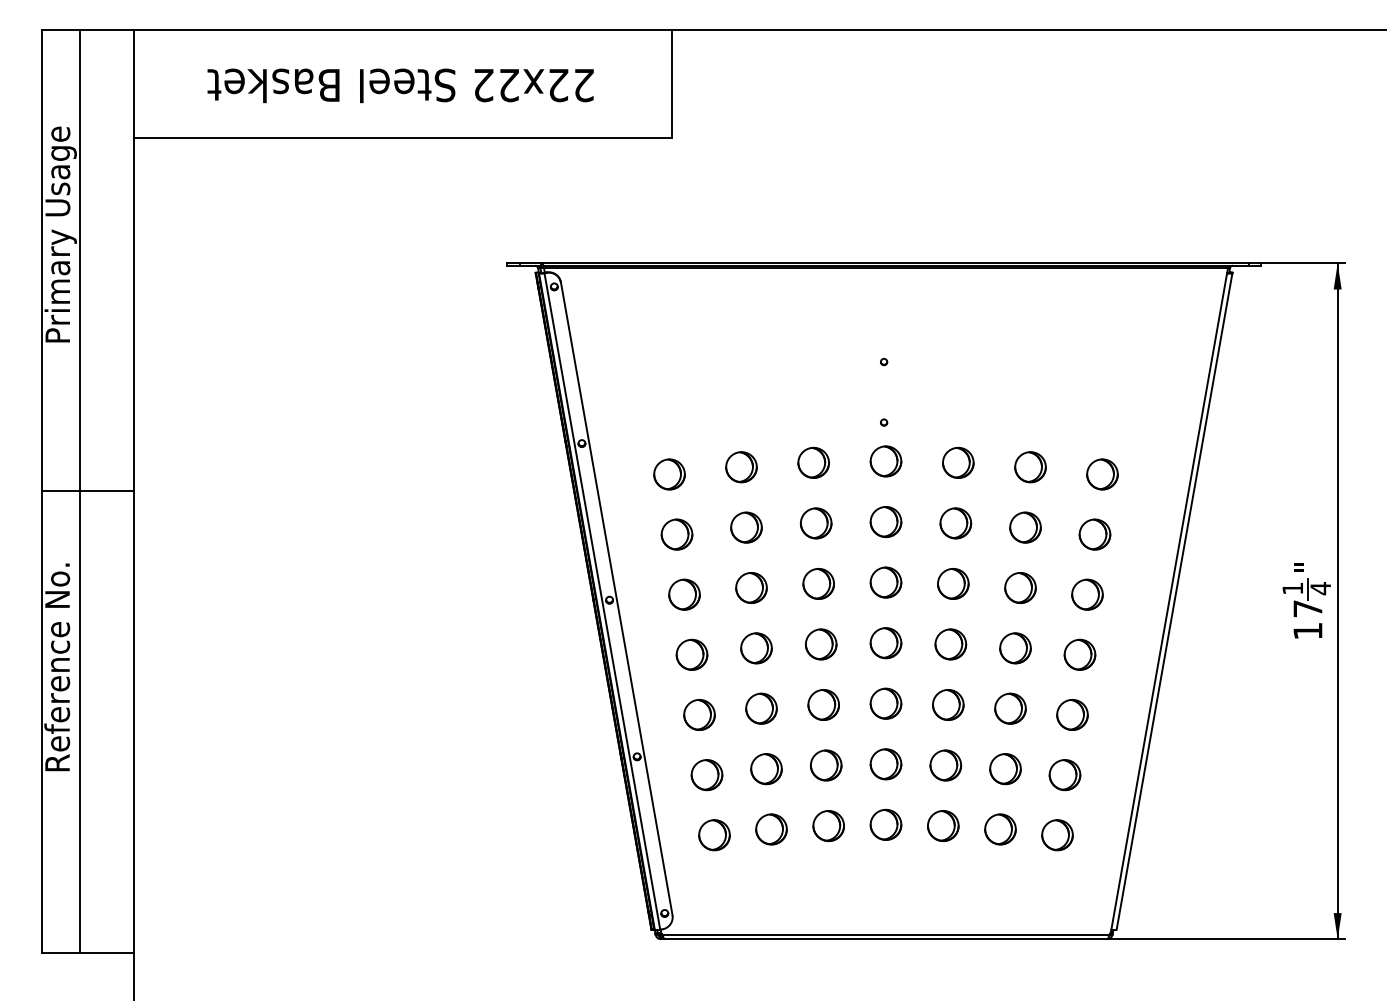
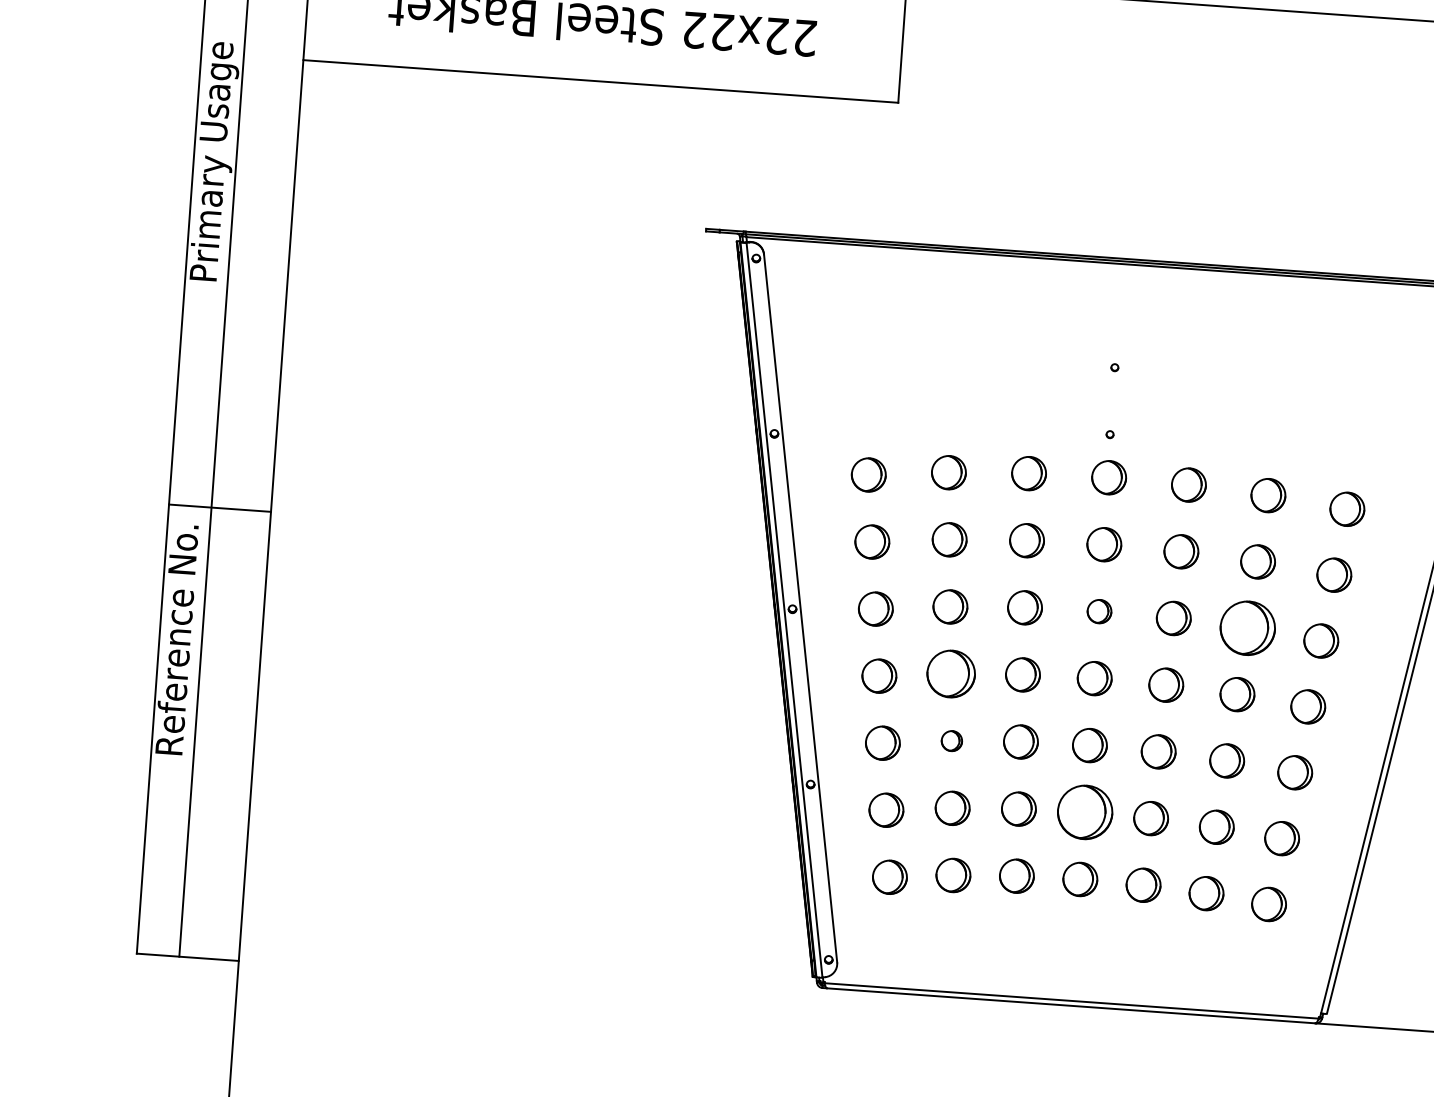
line: (87, 491) -> (219, 508), moved
part: (885, 582) -> (1098, 611), size x0.7
part: (1020, 587) -> (1247, 627), size x1.6
part: (756, 648) -> (951, 674), size x1.4
part: (761, 708) -> (951, 740), size x0.6
part: (885, 764) -> (1084, 812), size x1.6

